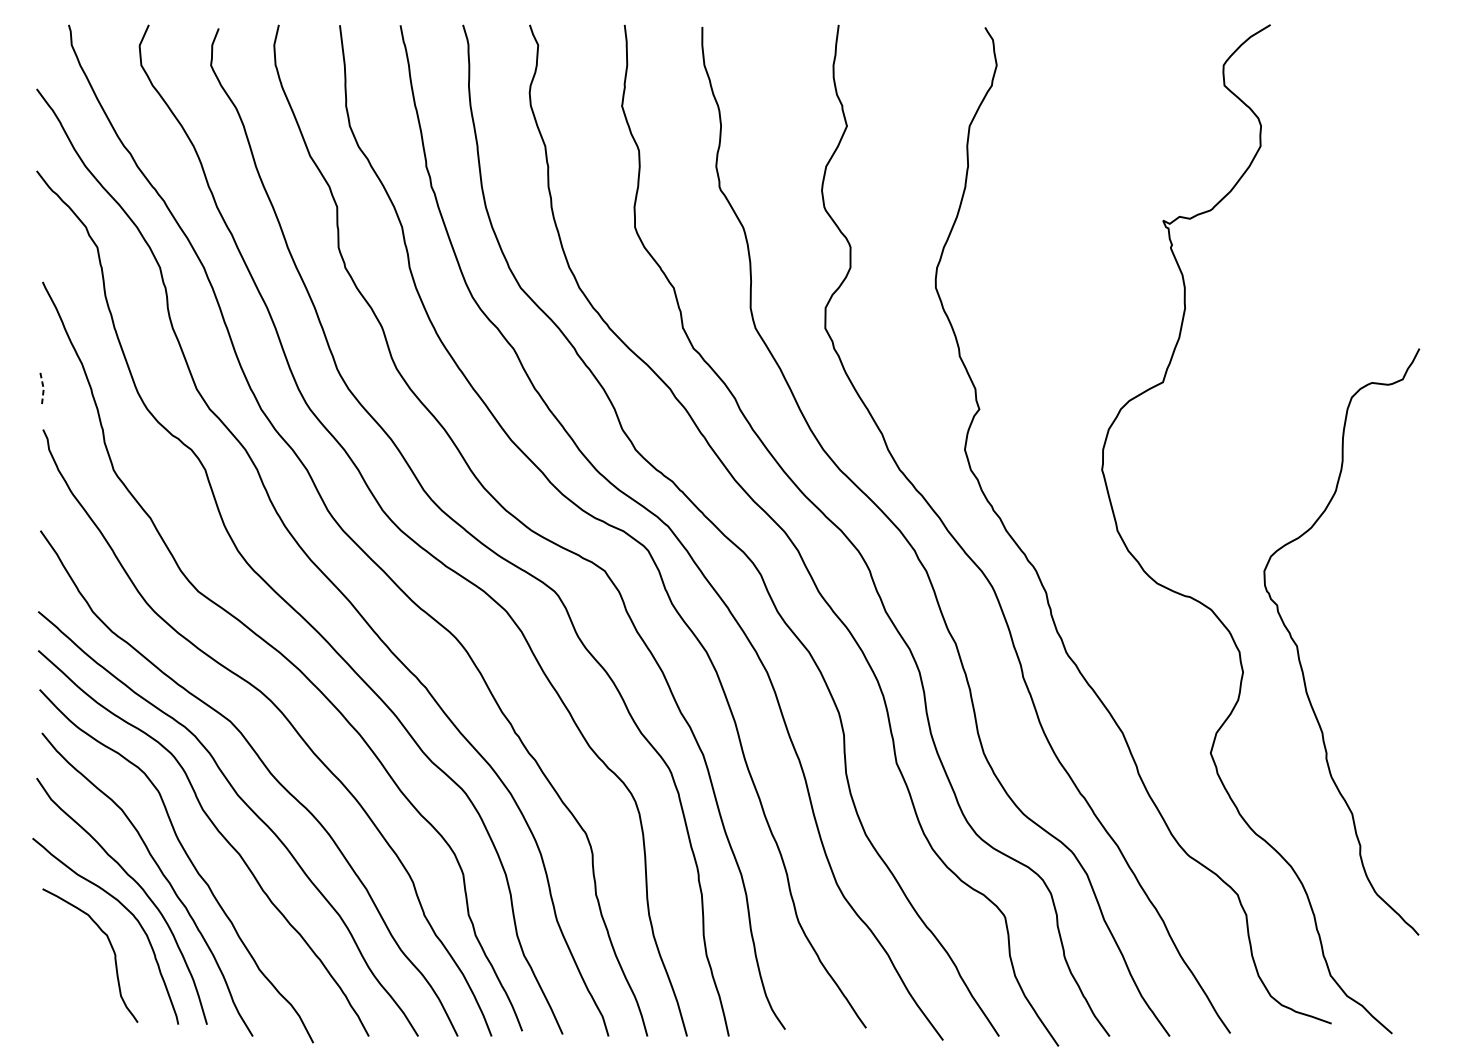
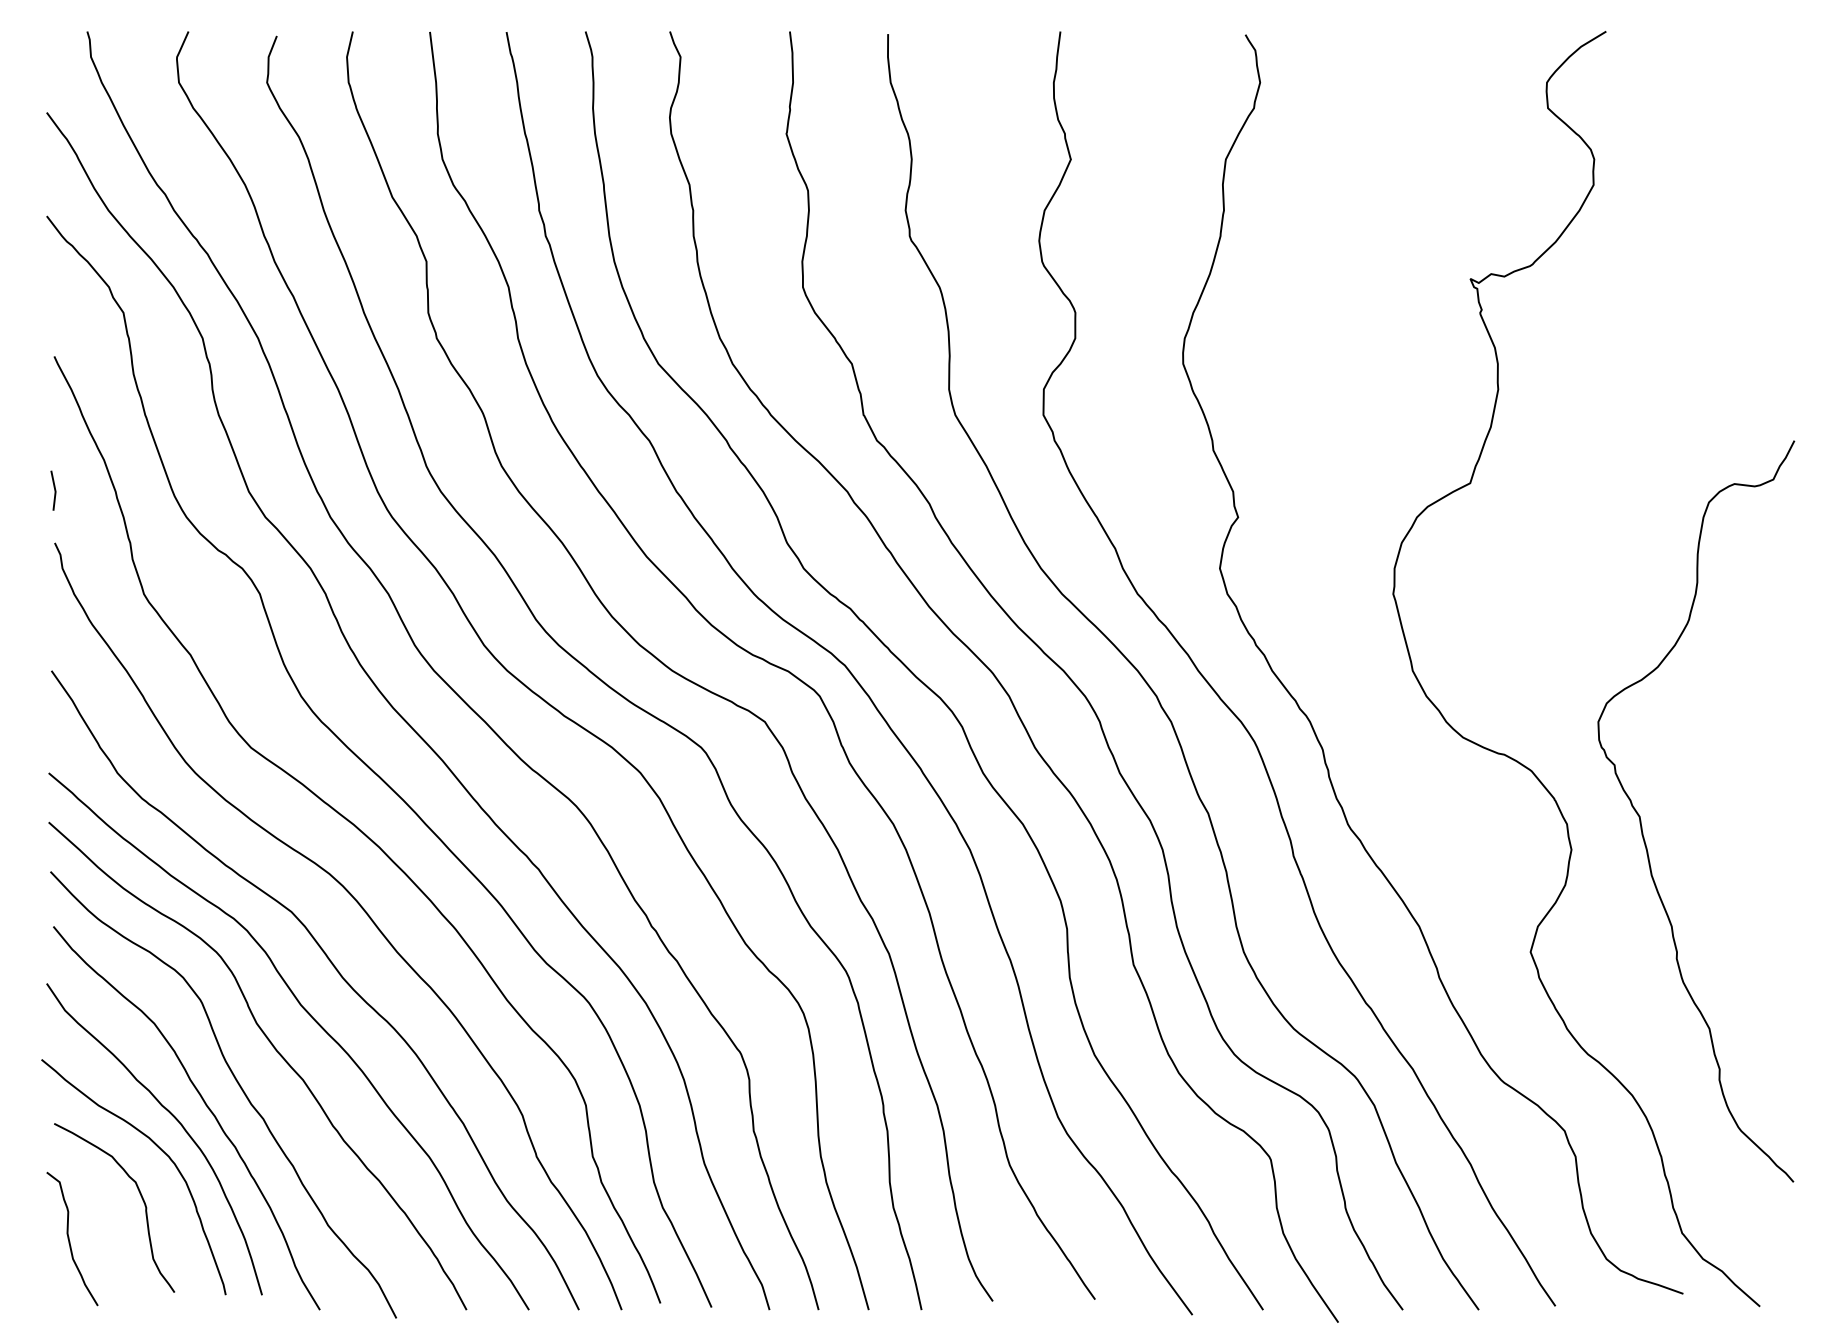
line: (43, 388) -> (55, 490), dashed -> solid
curve: (54, 979) -> (69, 1238), added

